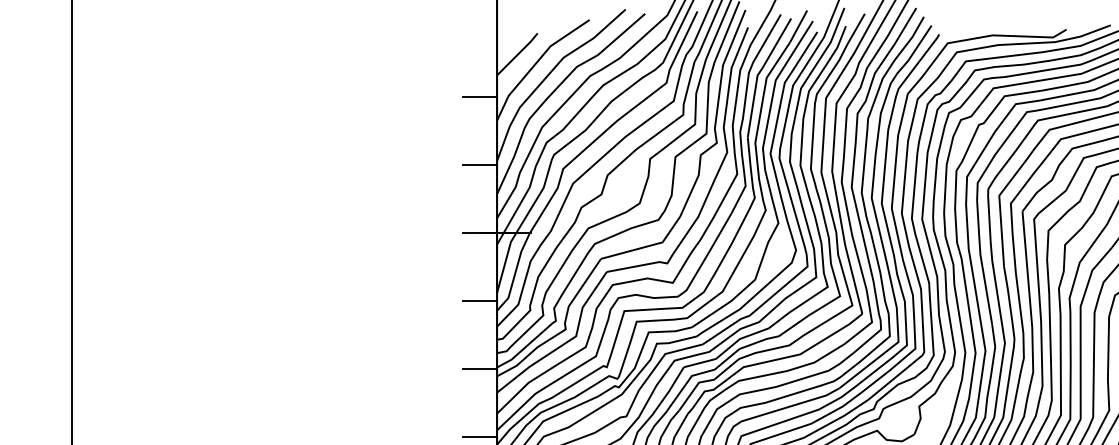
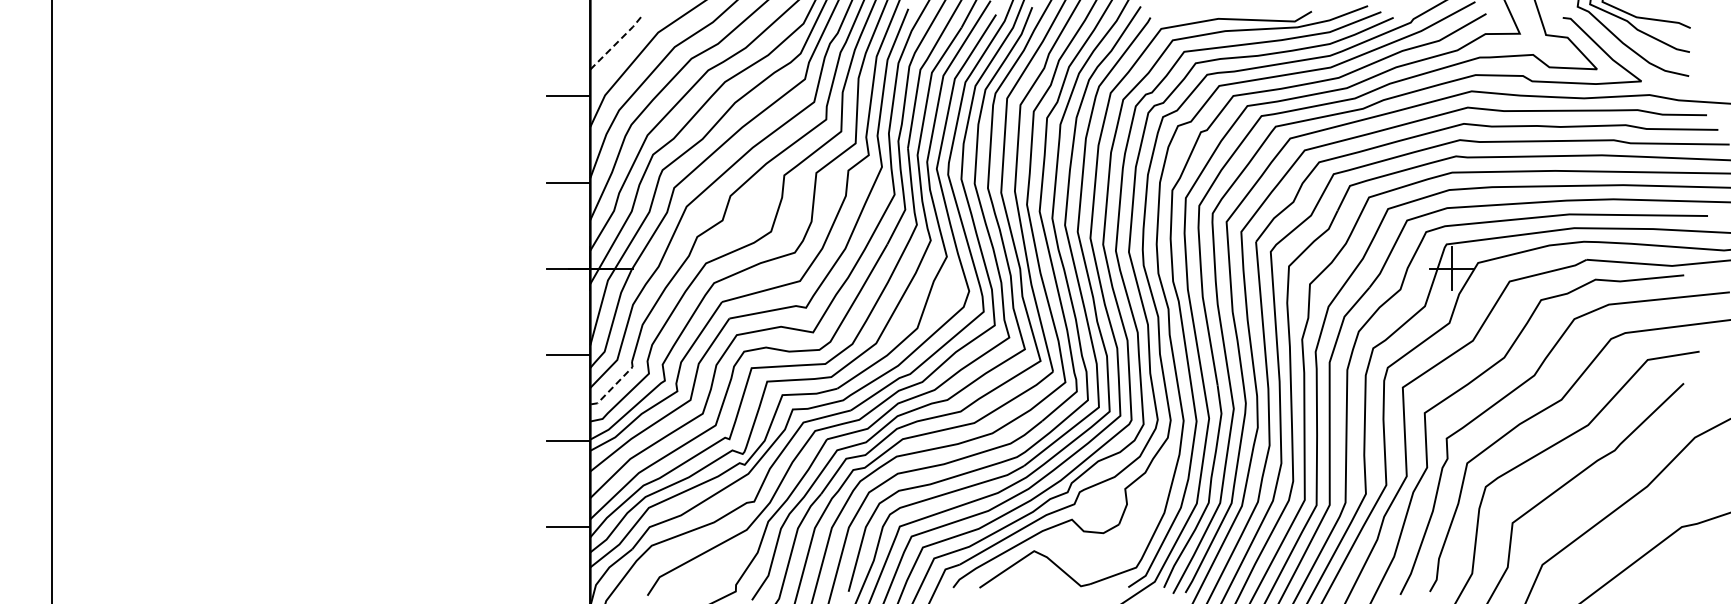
line: (517, 54) -> (616, 42), solid -> dashed
line: (516, 325) -> (614, 386), solid -> dashed

